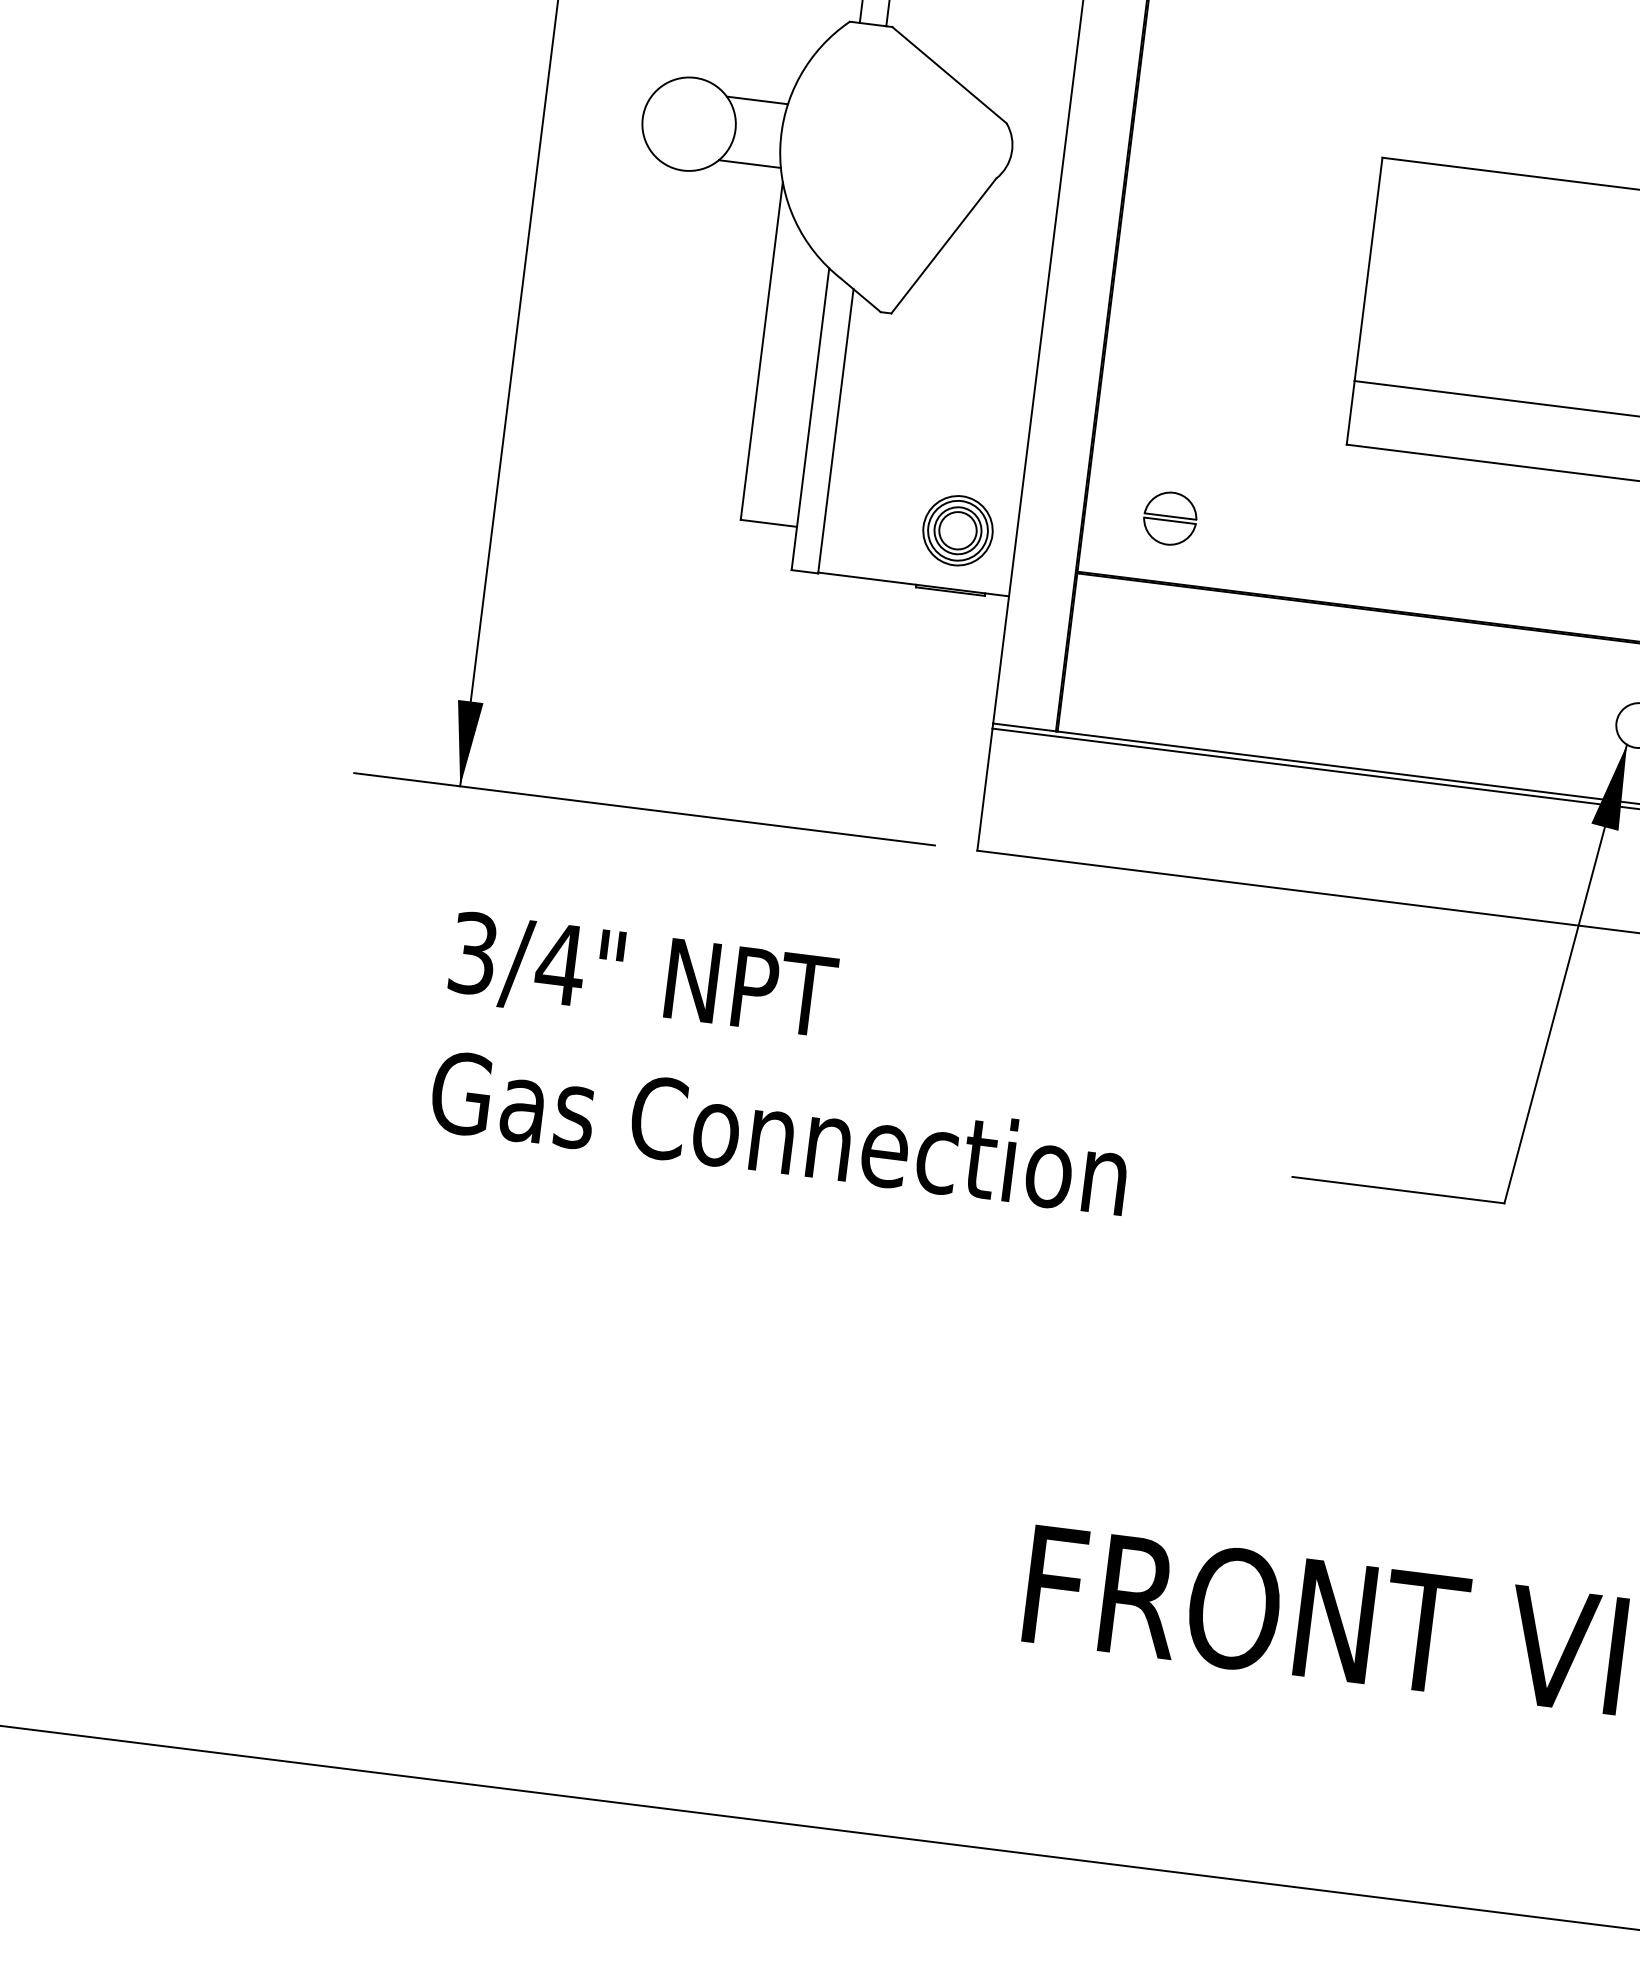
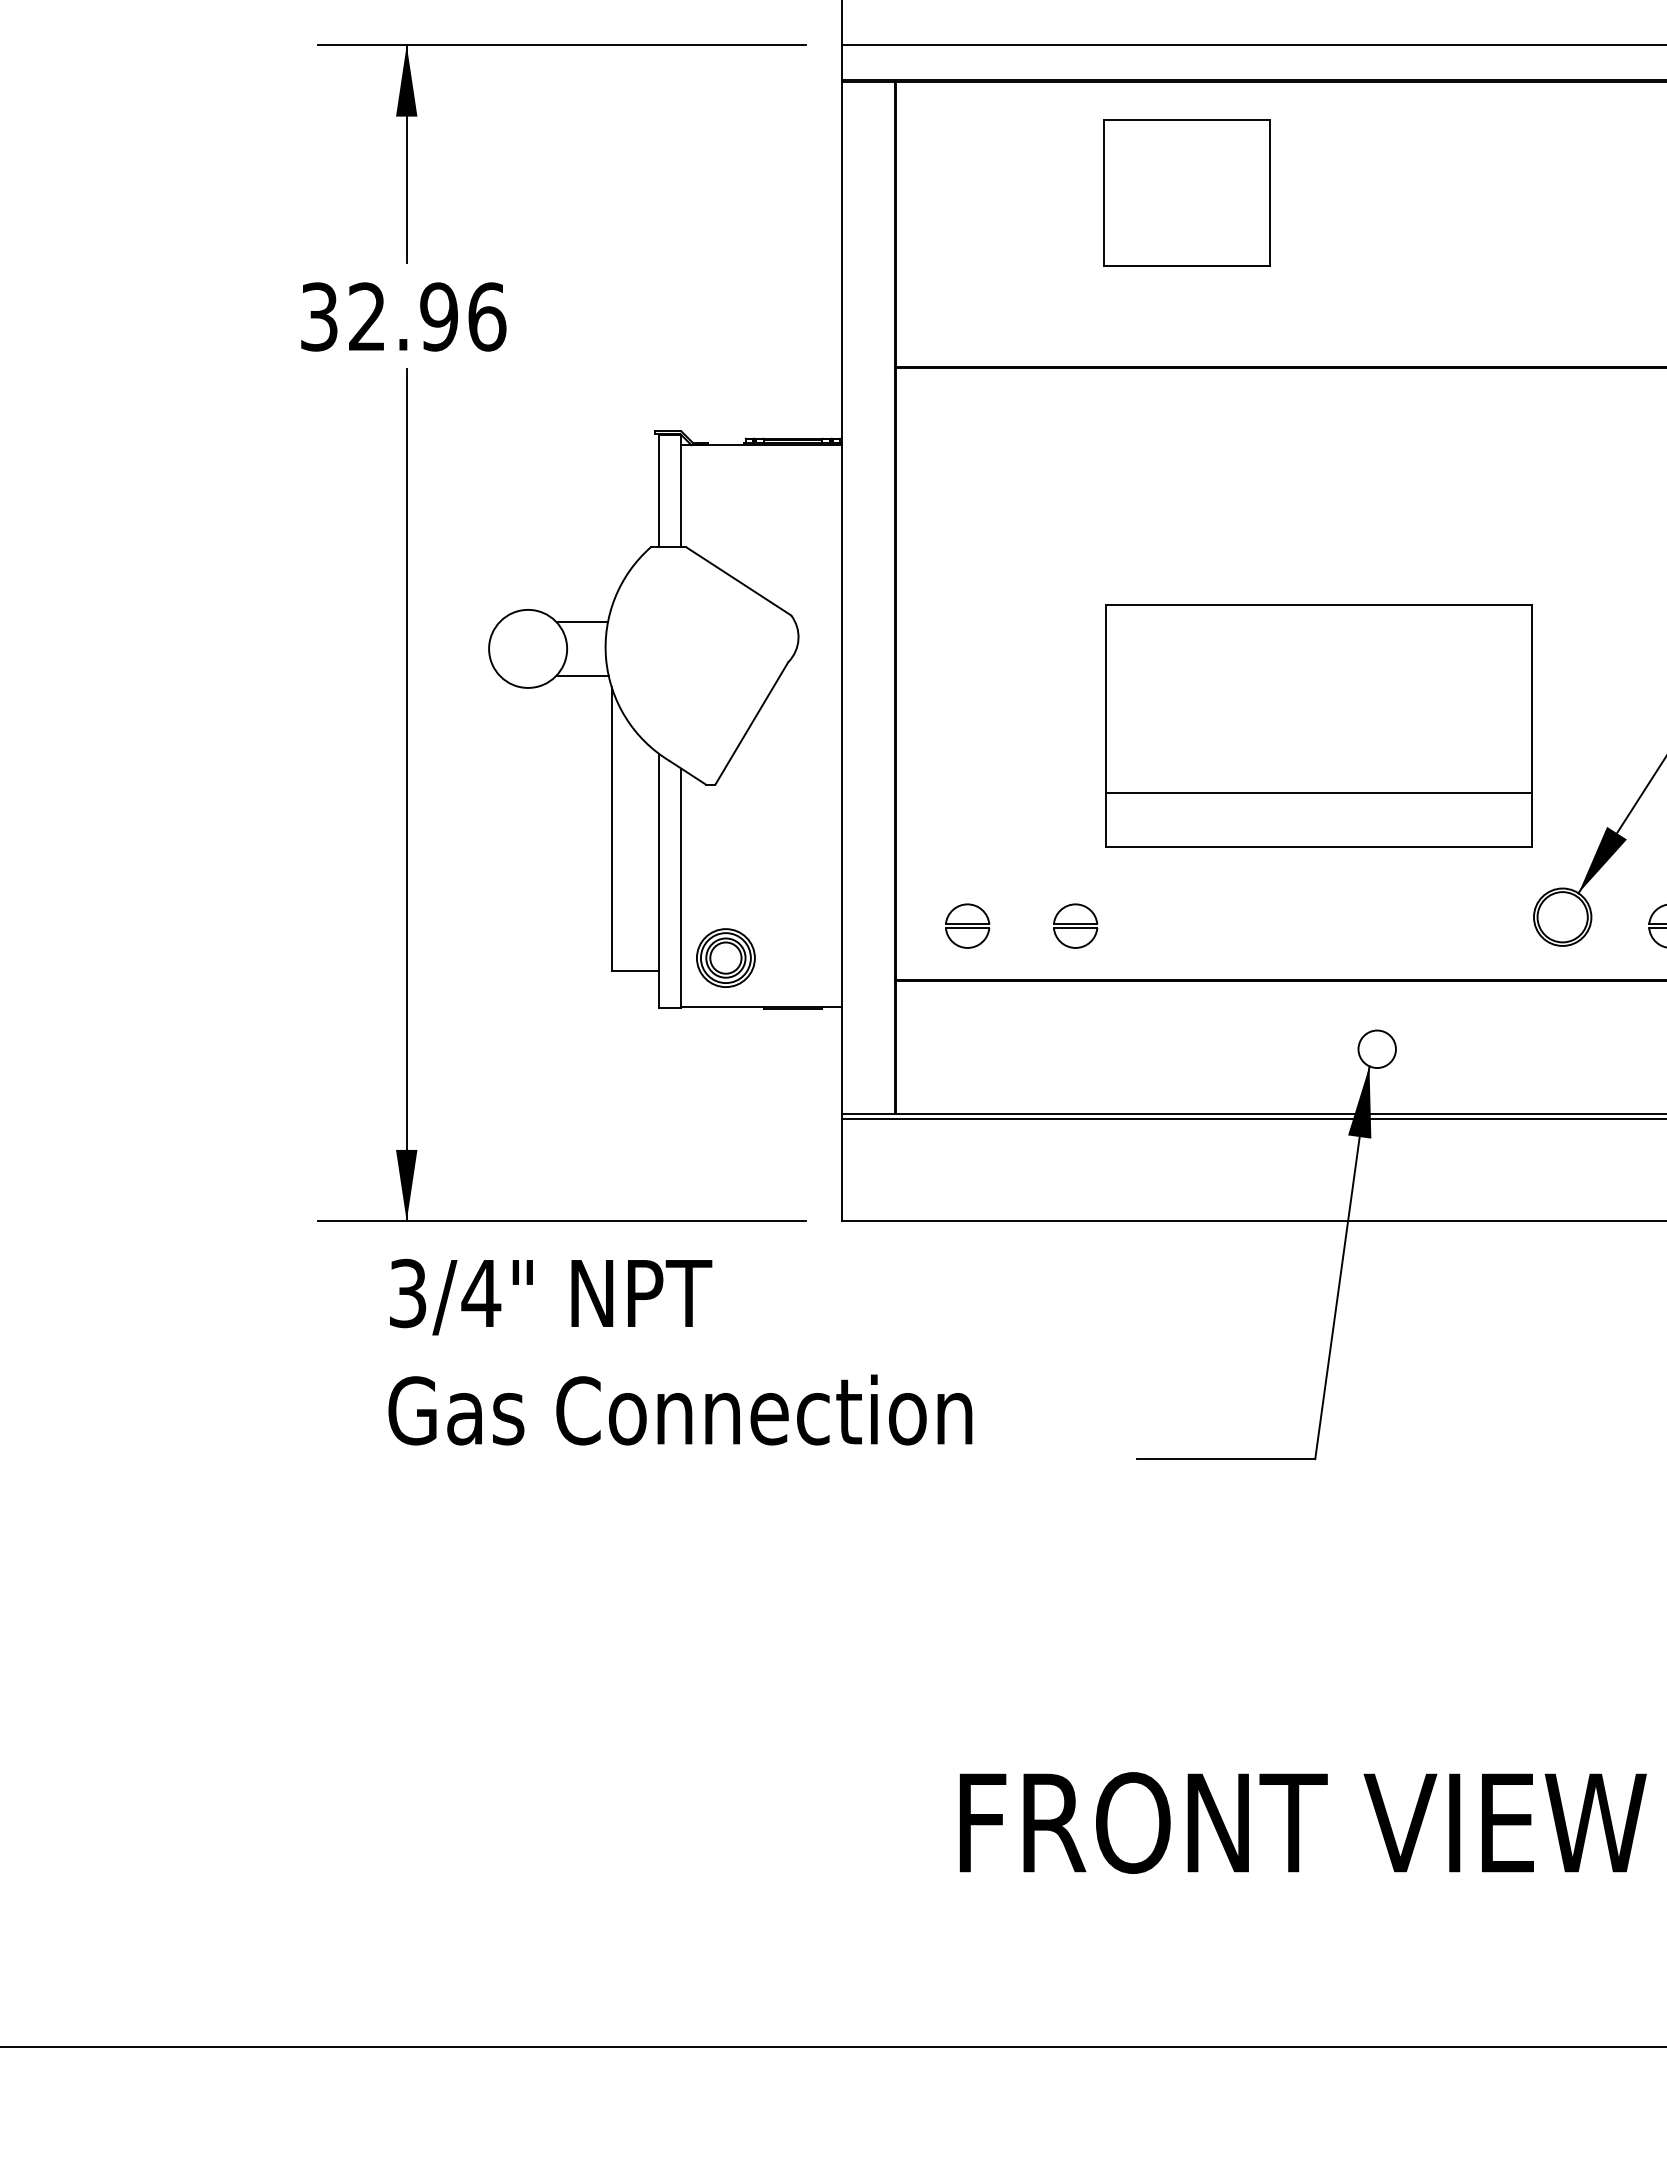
part: (957, 529) -> (725, 957), moved
part: (1298, 533) -> (1075, 925), added
text: (788, 1062) -> (680, 1351), moved

